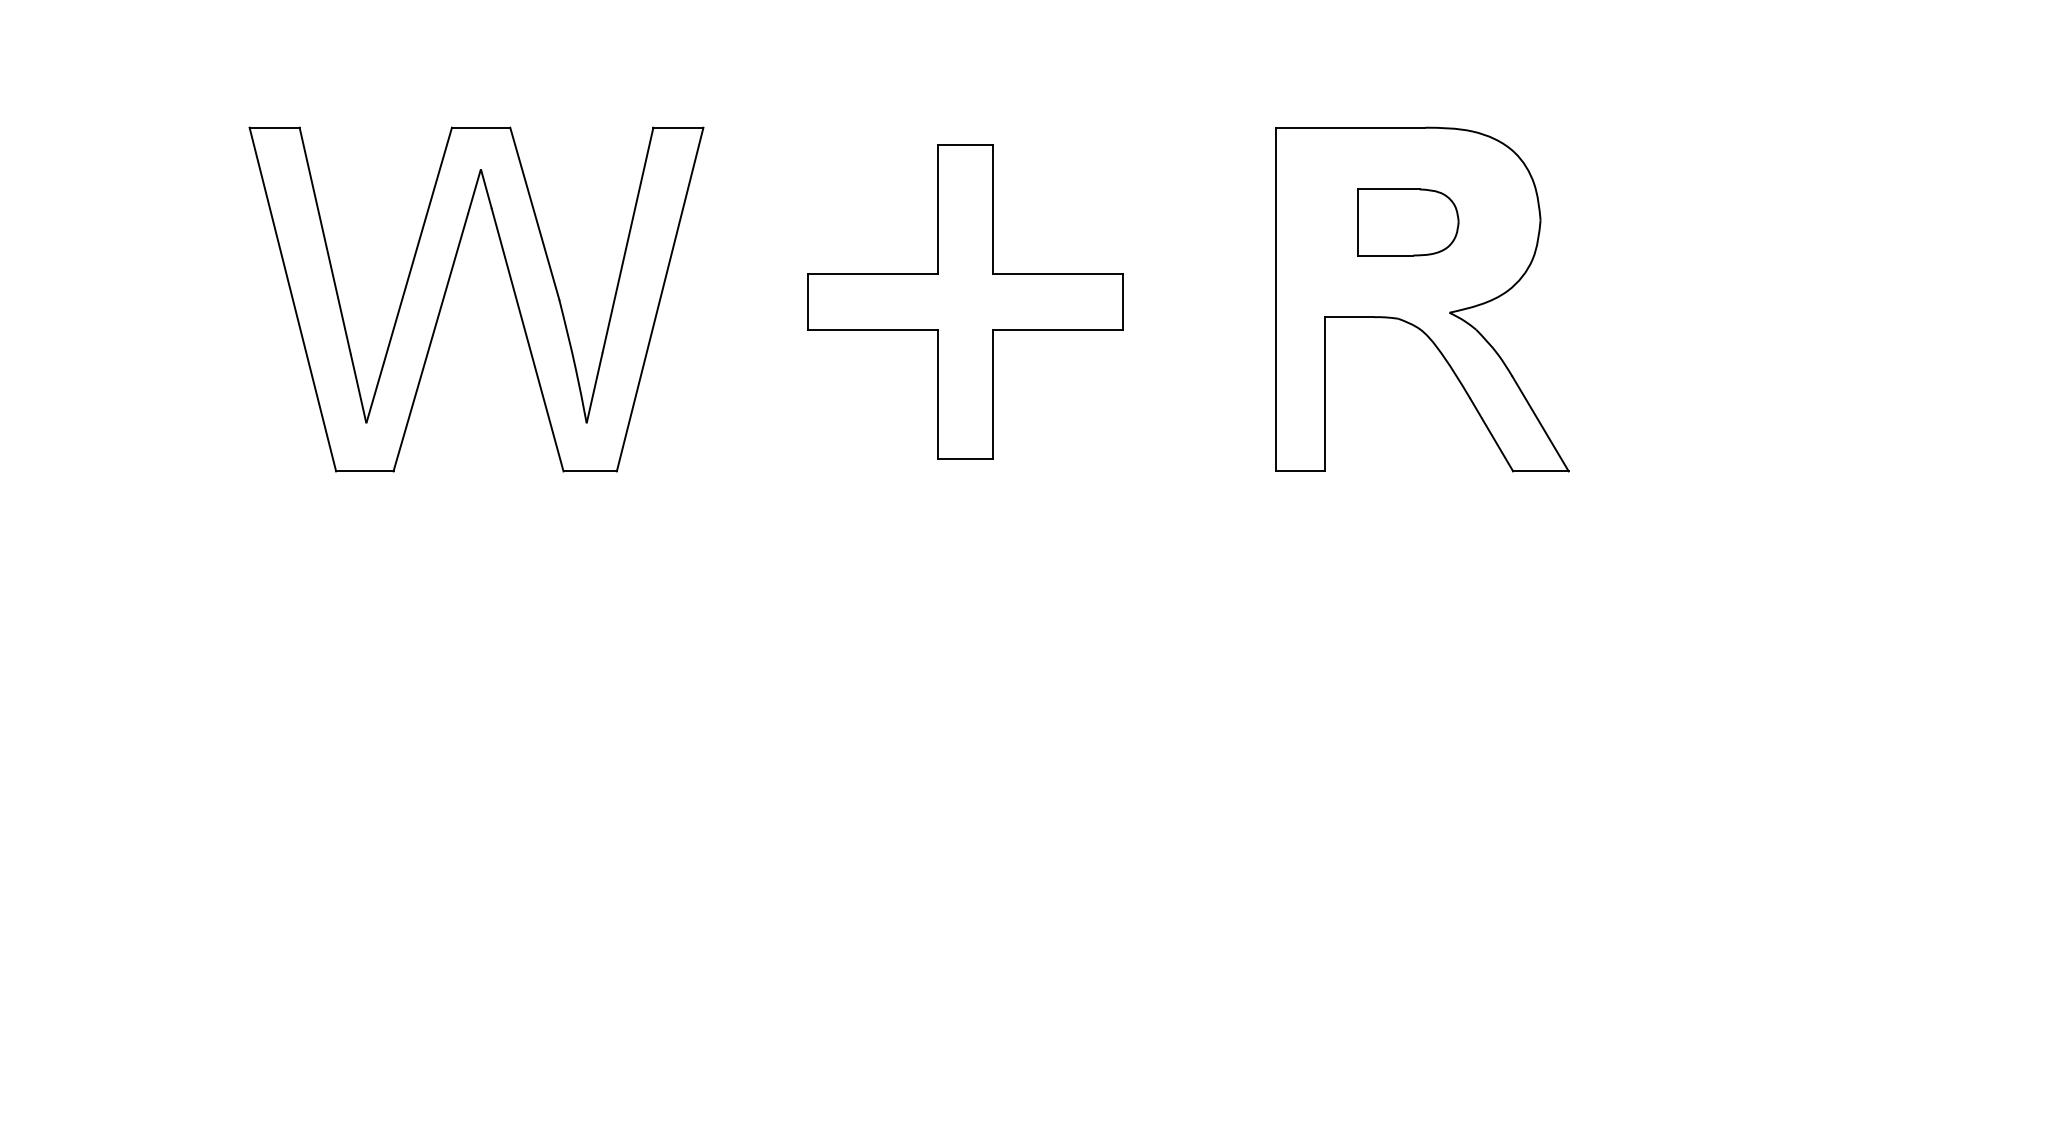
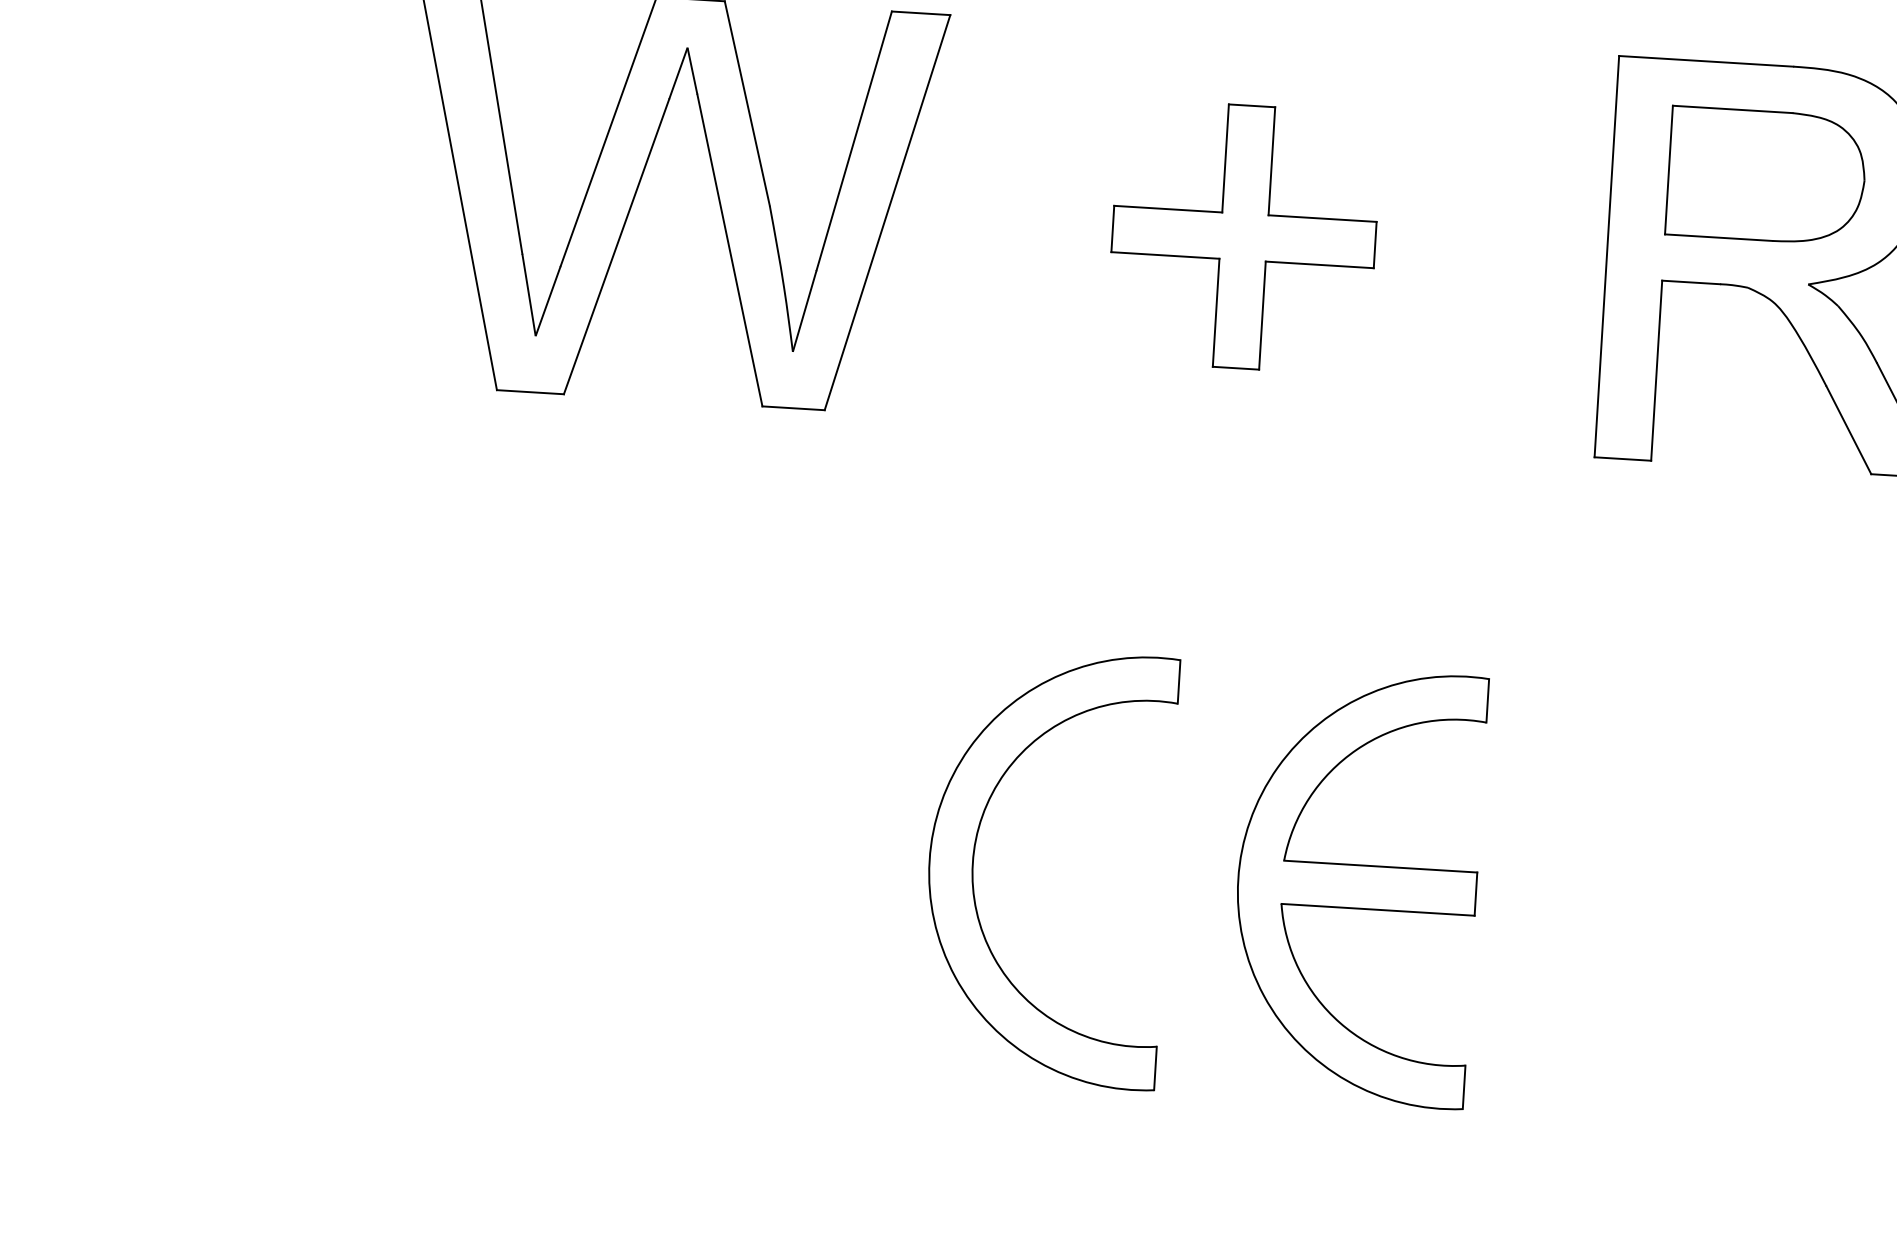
part: (1408, 222) -> (1766, 176), size x1.67
part: (965, 301) -> (1243, 236), size x0.71
part: (1095, 850) -> (1356, 887), added
part: (768, 858) -> (974, 873), added

